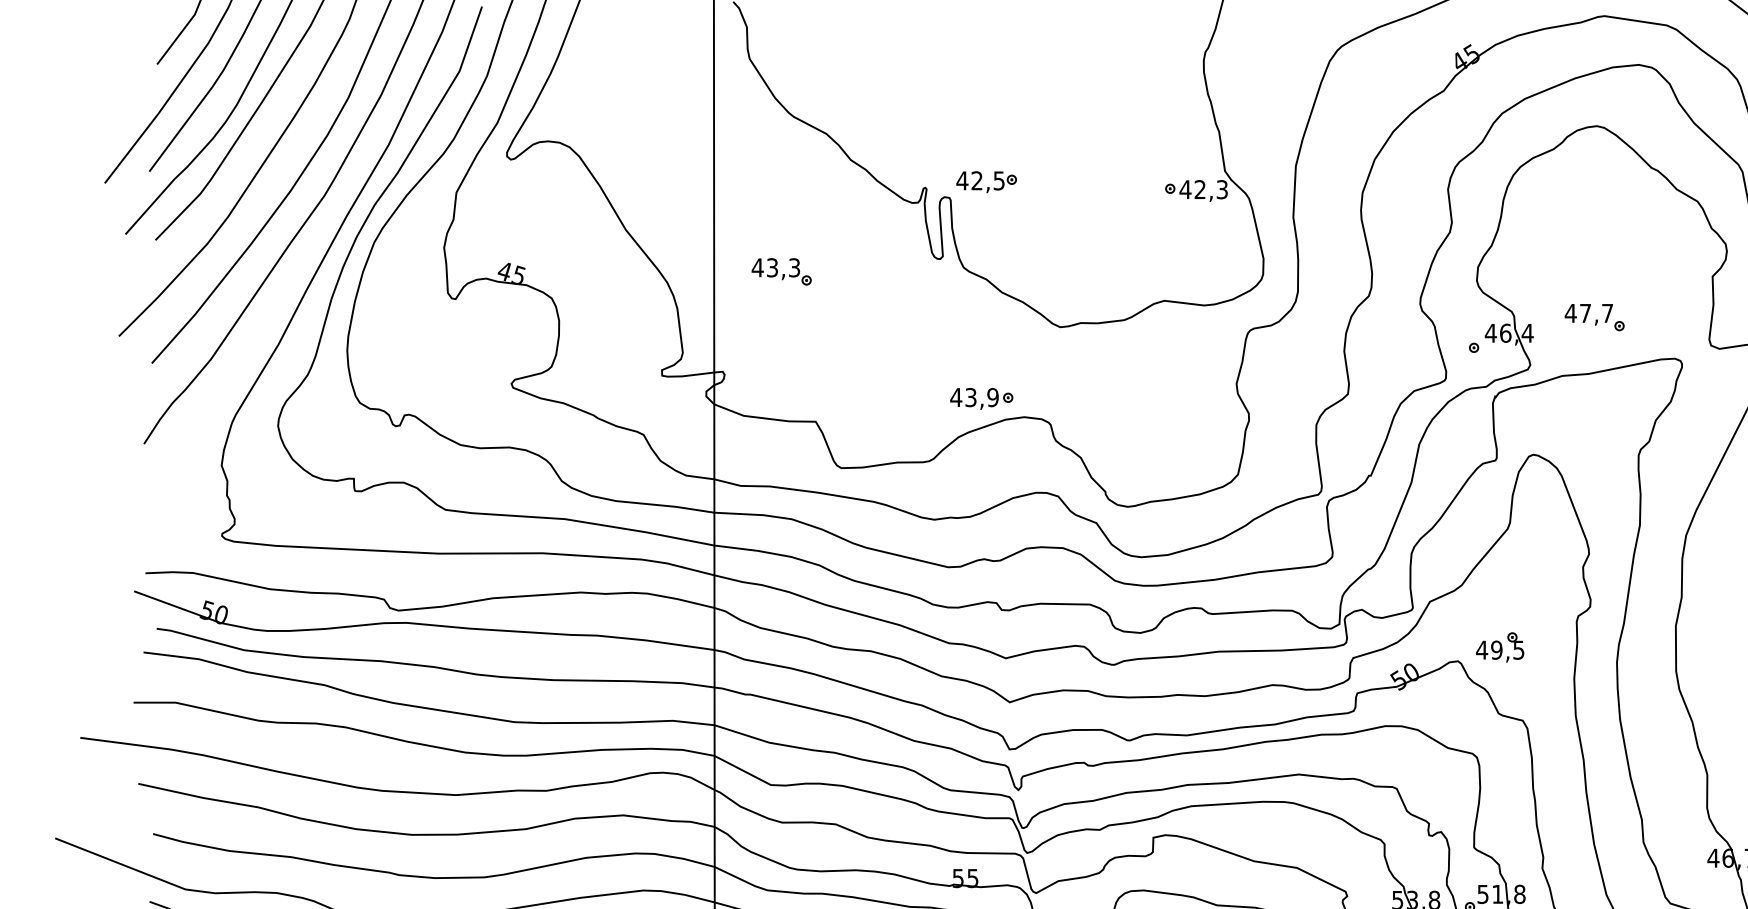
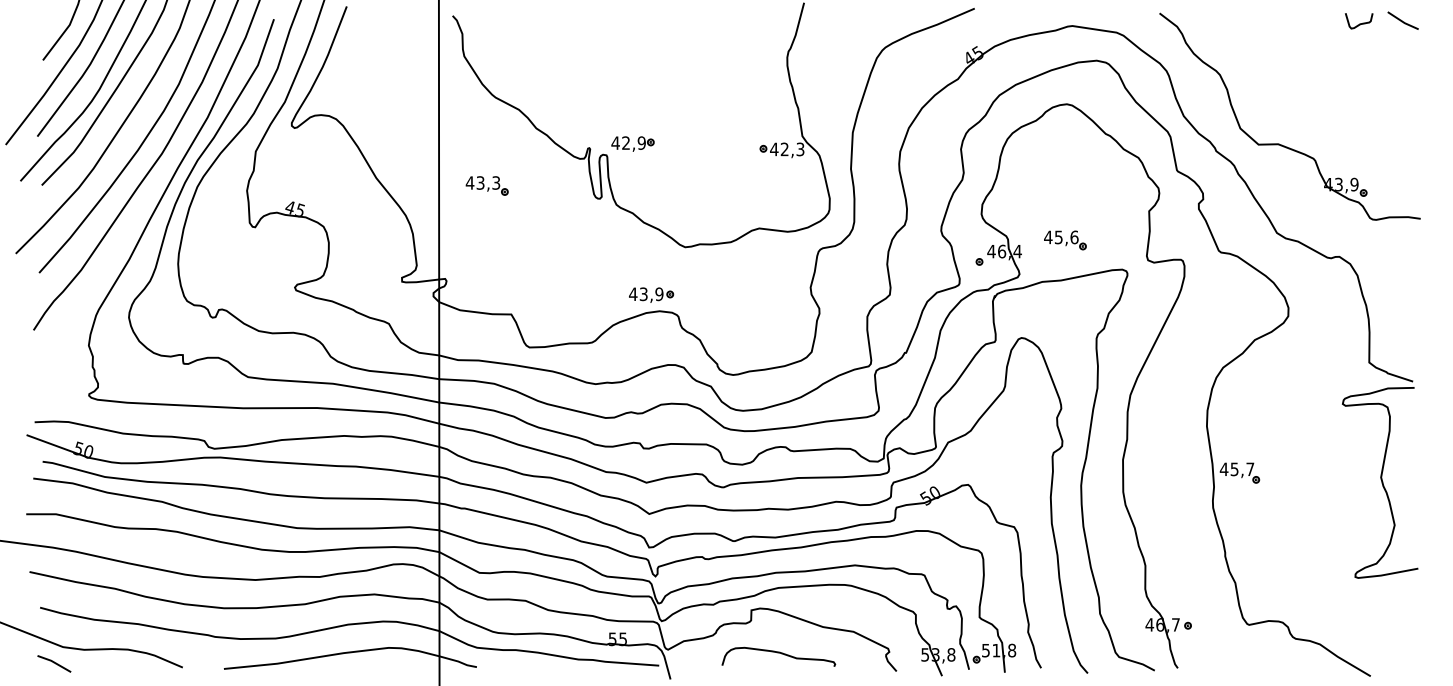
text: (998, 179) -> (641, 142), 42,5 -> 42,9
part: (780, 271) -> (486, 185), moved
text: (1596, 313) -> (1066, 237), 47,7 -> 45,6
part: (981, 397) -> (651, 294), moved
part: (1499, 646) -> (997, 474), removed

